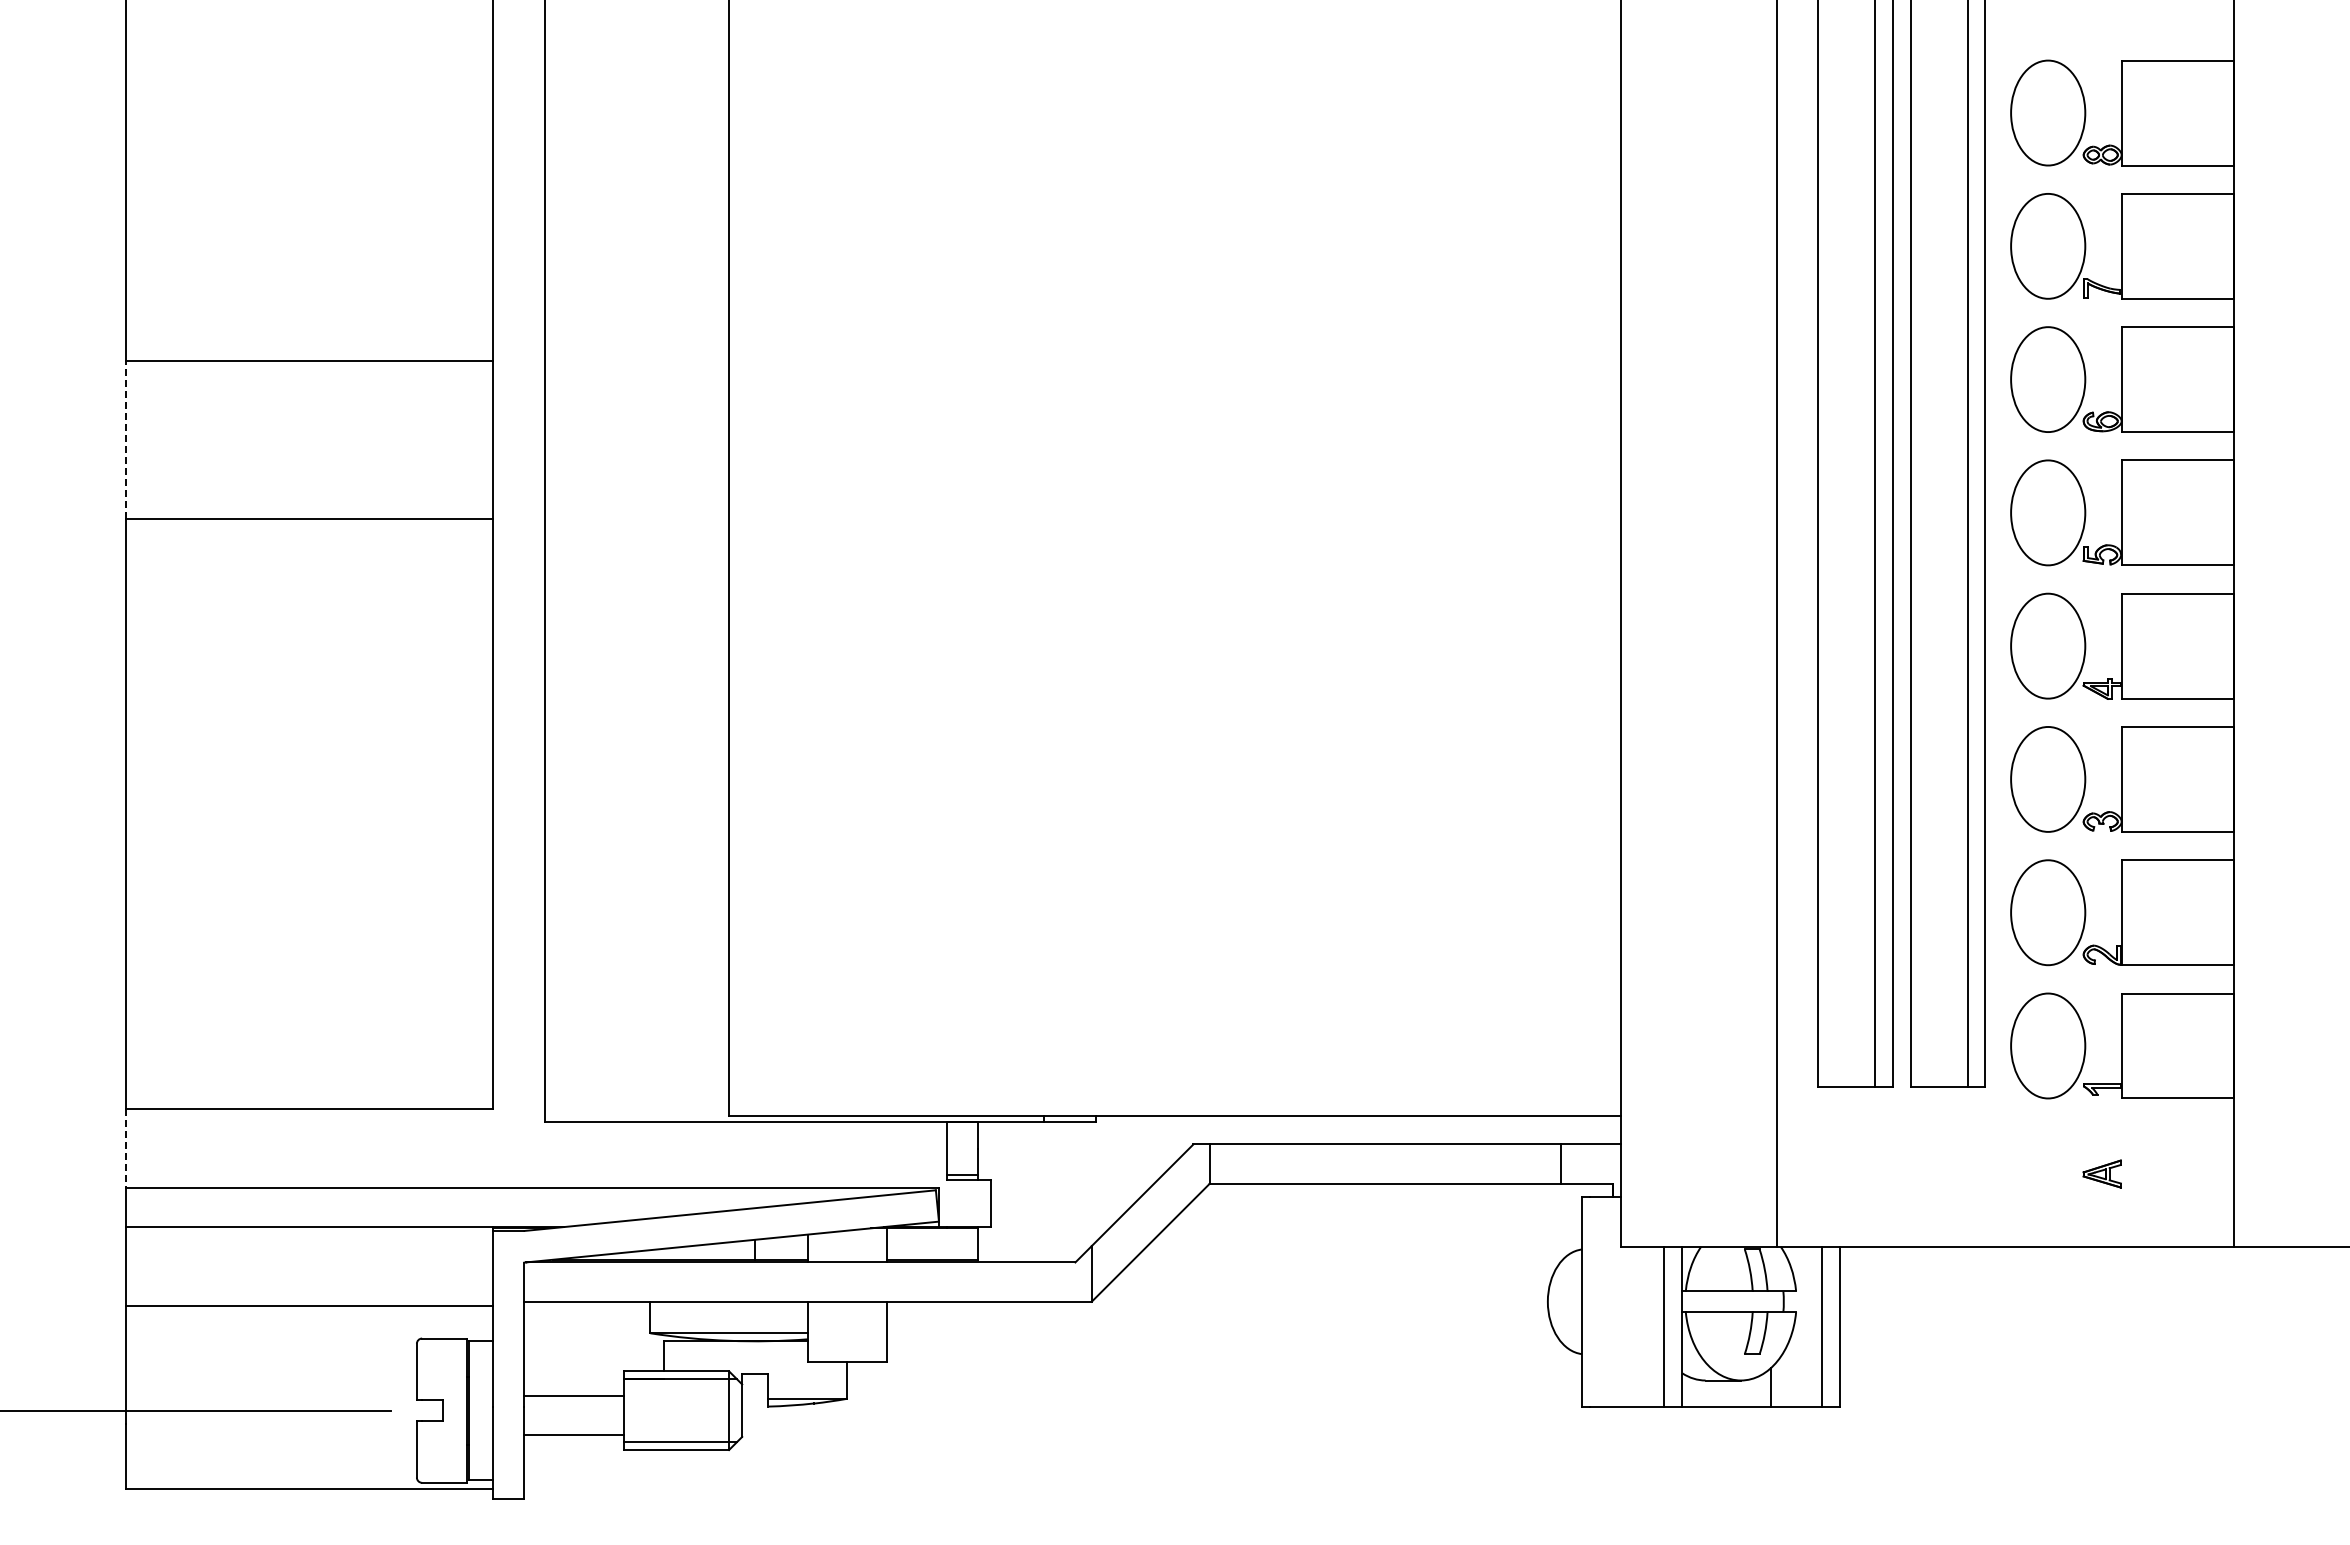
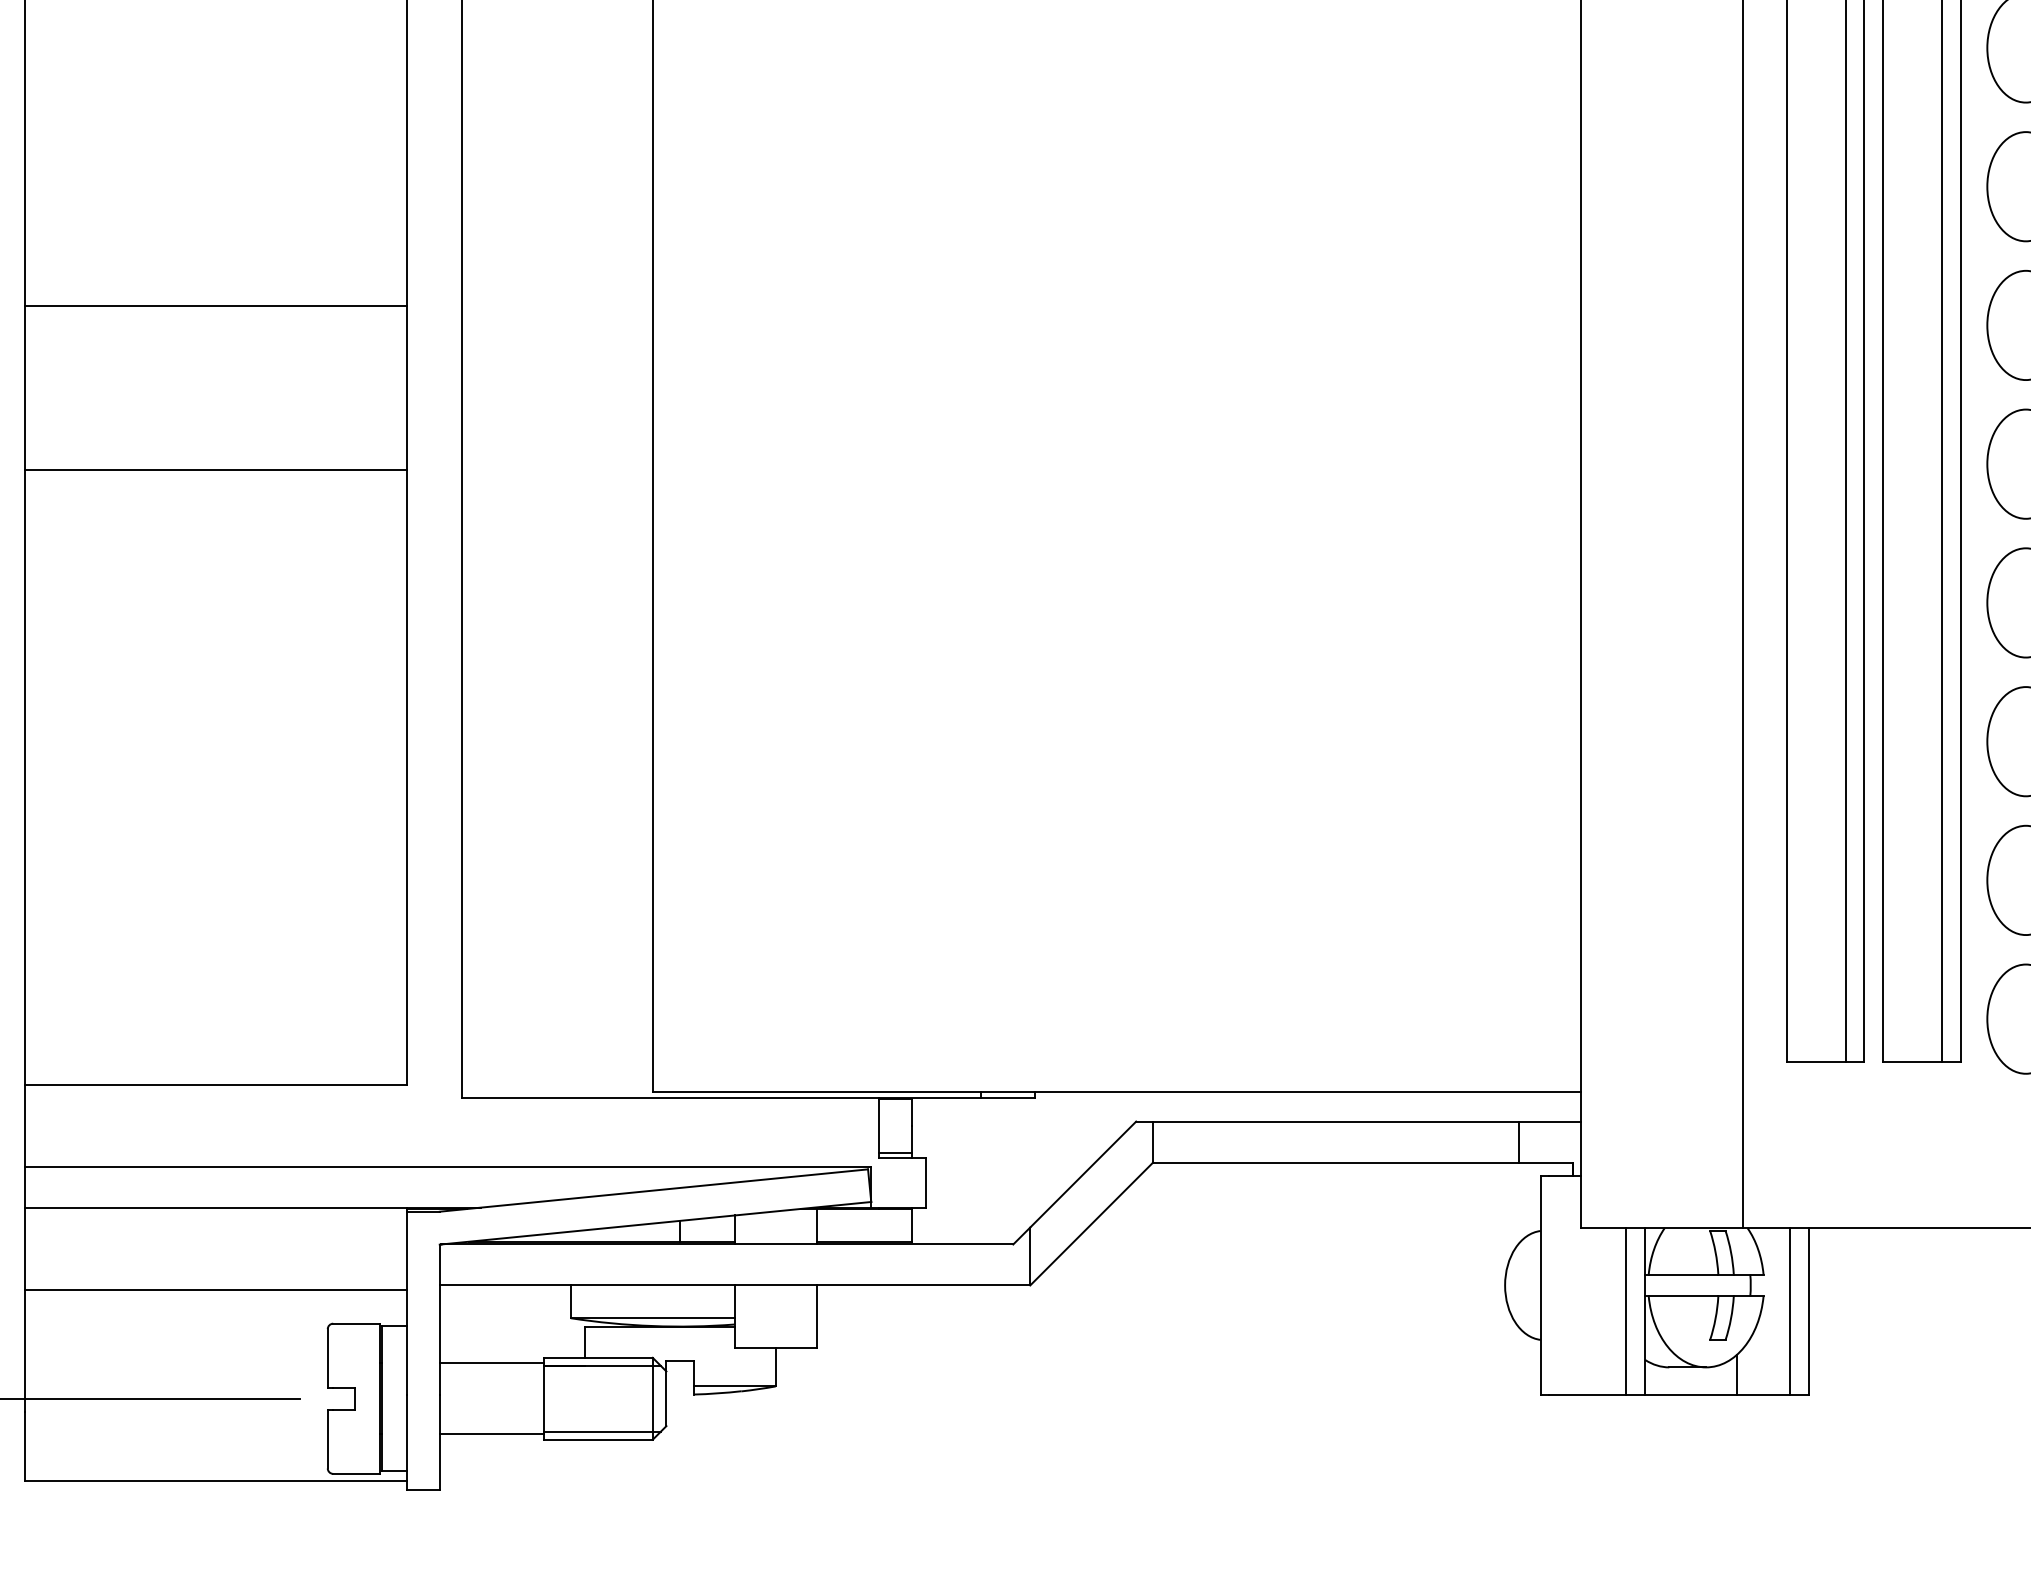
line: (125, 439) -> (24, 387), dashed -> solid
line: (125, 1148) -> (24, 1125), dashed -> solid
line: (574, 1395) -> (491, 1433), moved
line: (574, 1434) -> (491, 1363), moved

